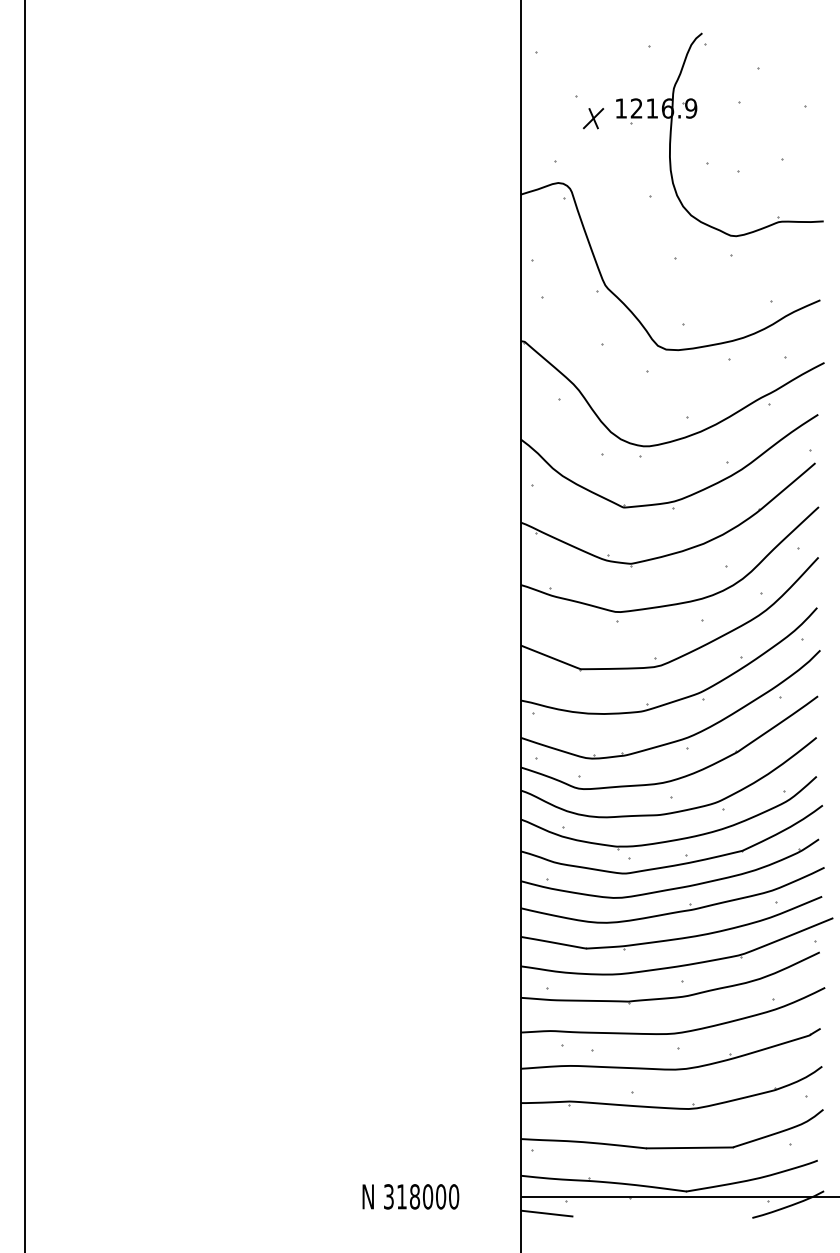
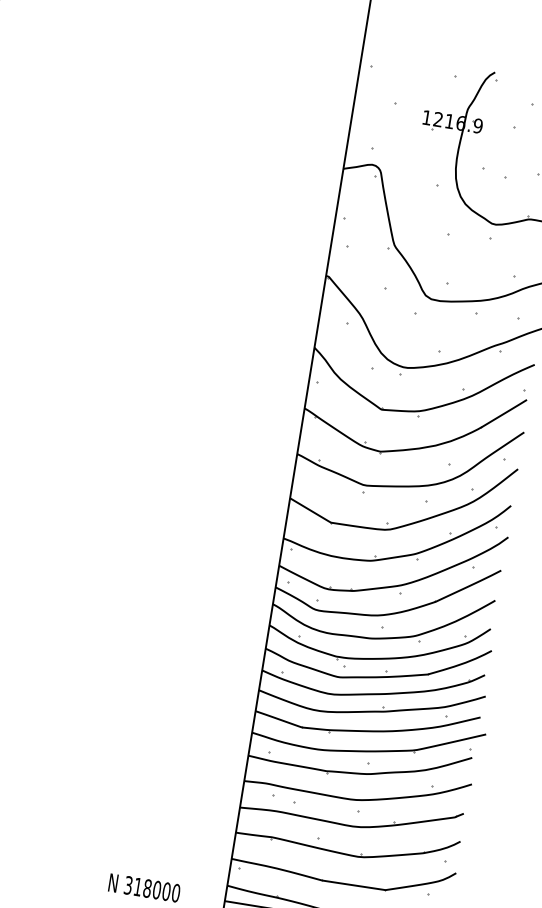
part: (593, 118) -> (405, 121), removed

